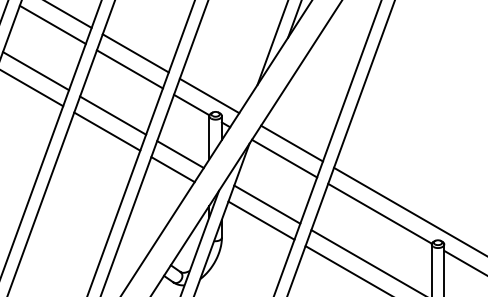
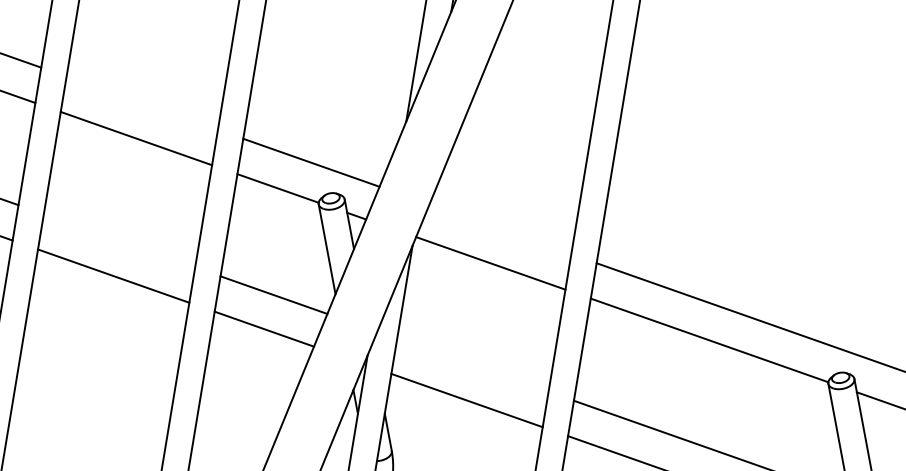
line: (135, 53) -> (141, 103), removed
line: (113, 115) -> (120, 240), removed
line: (291, 143) -> (499, 229), removed
line: (267, 204) -> (473, 364), removed

